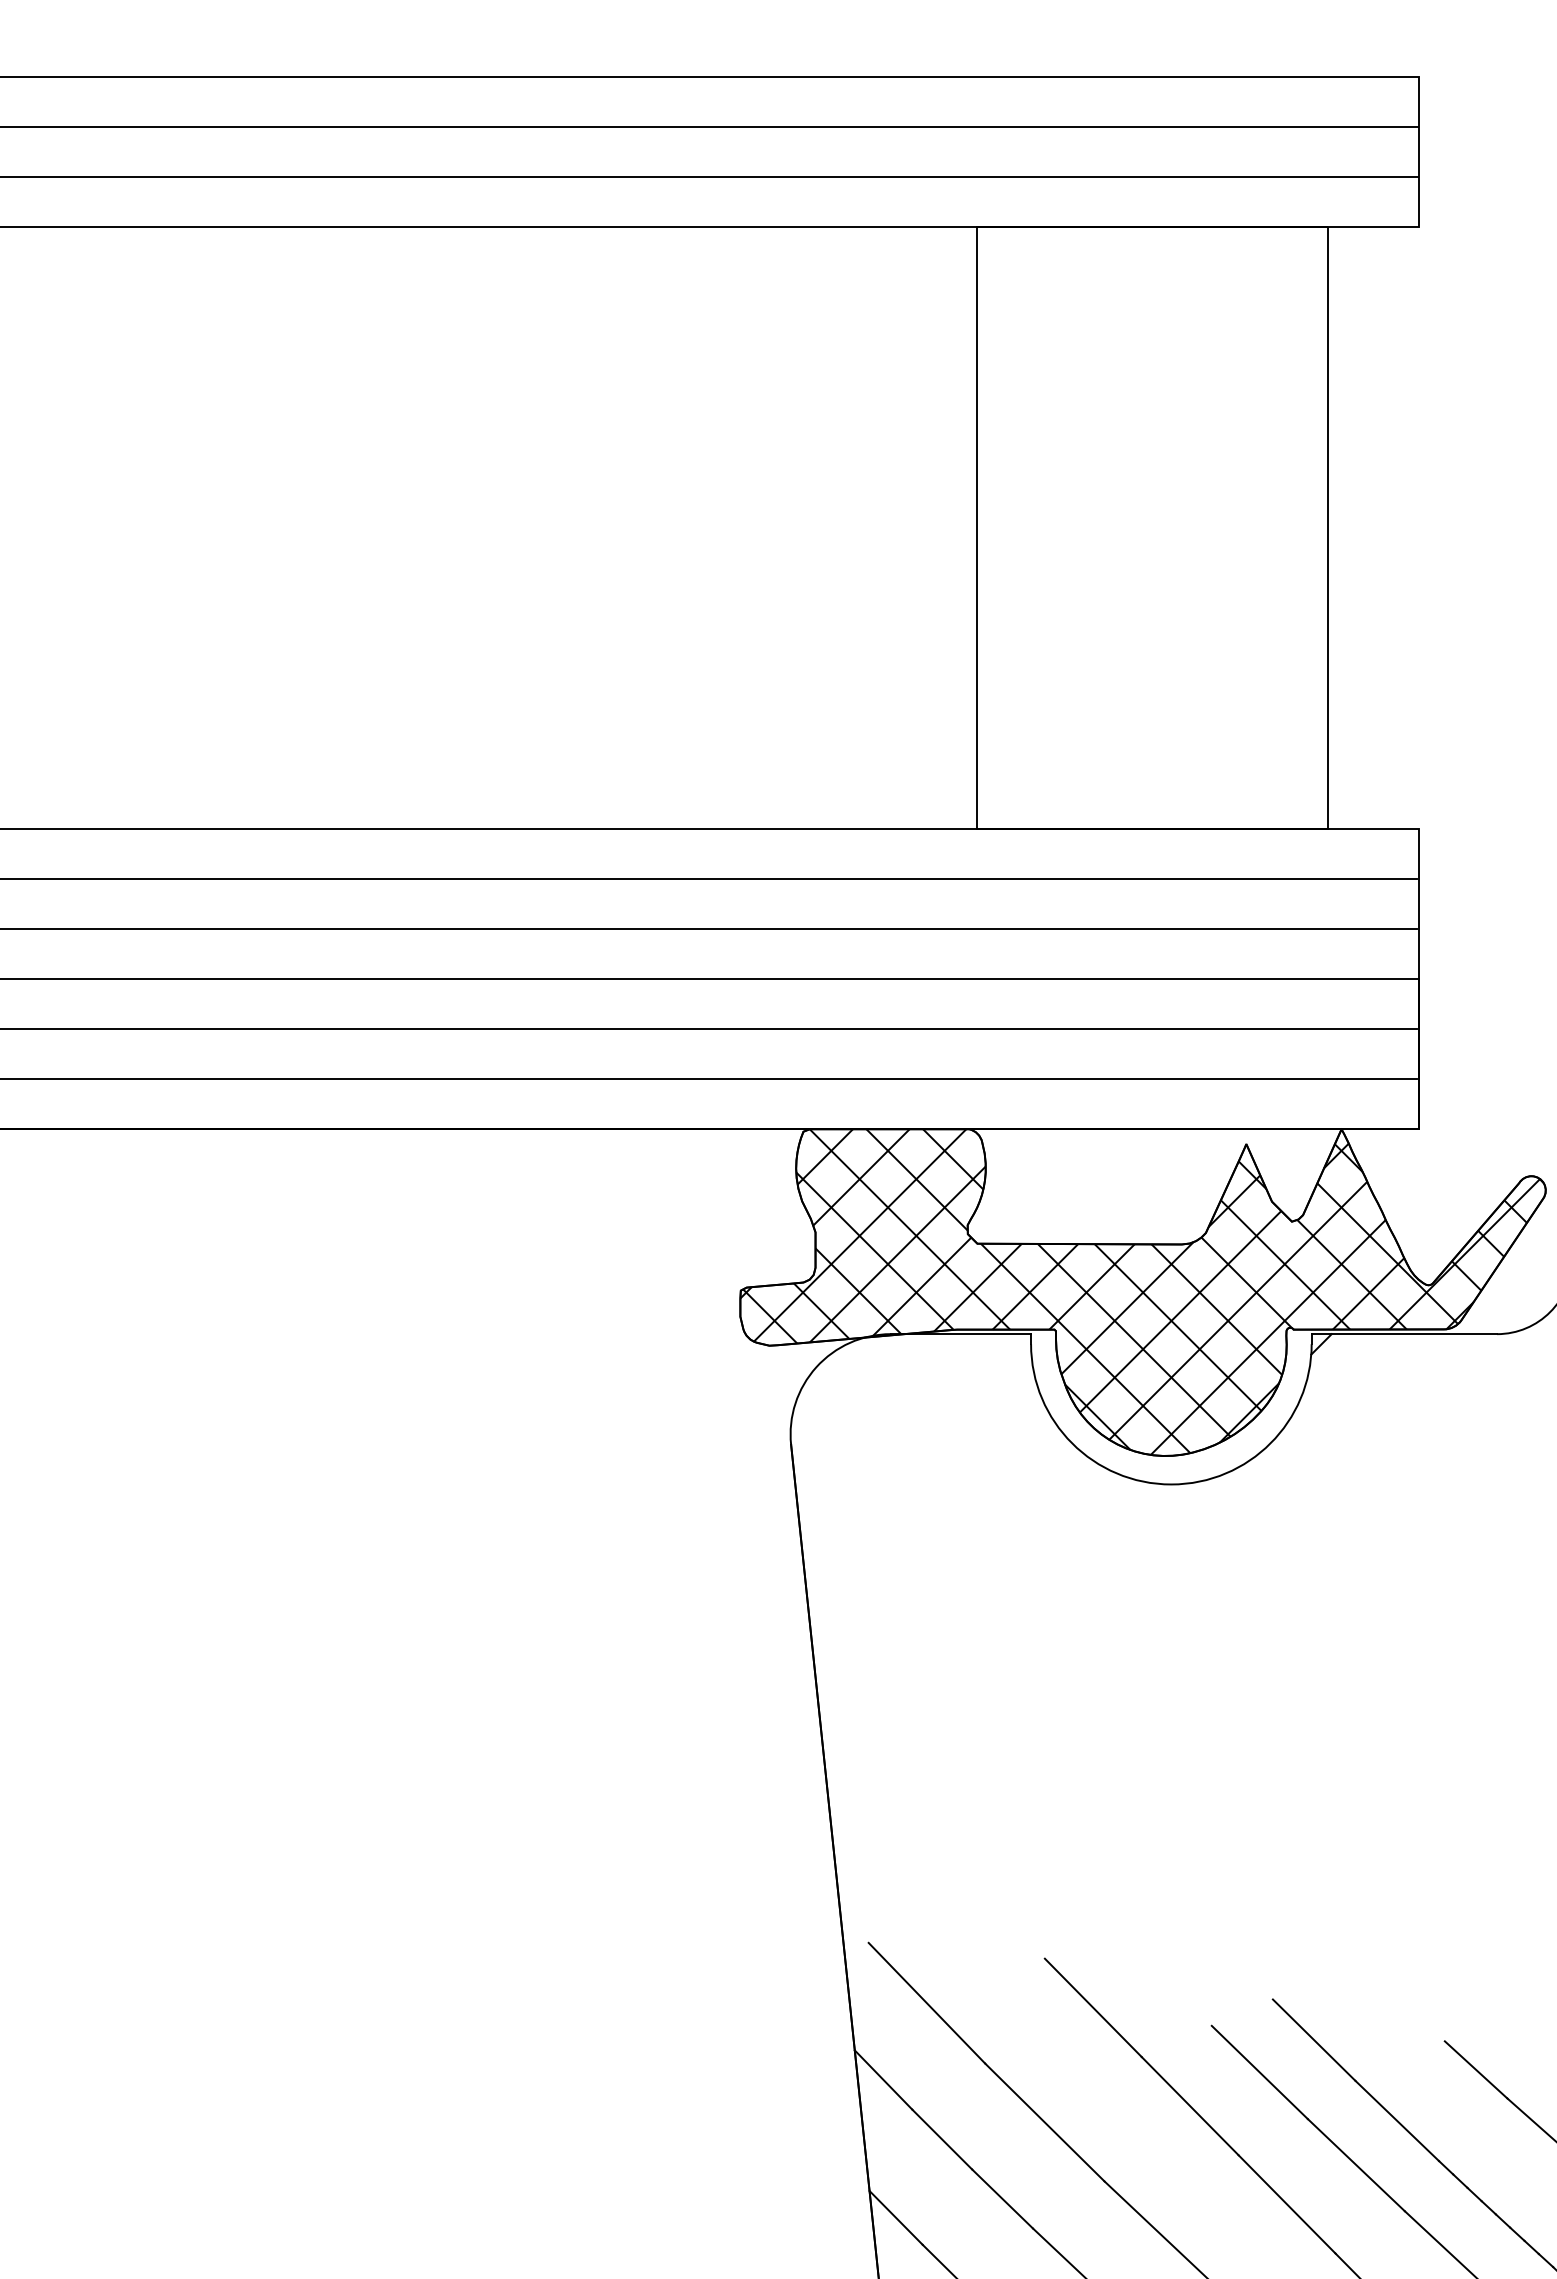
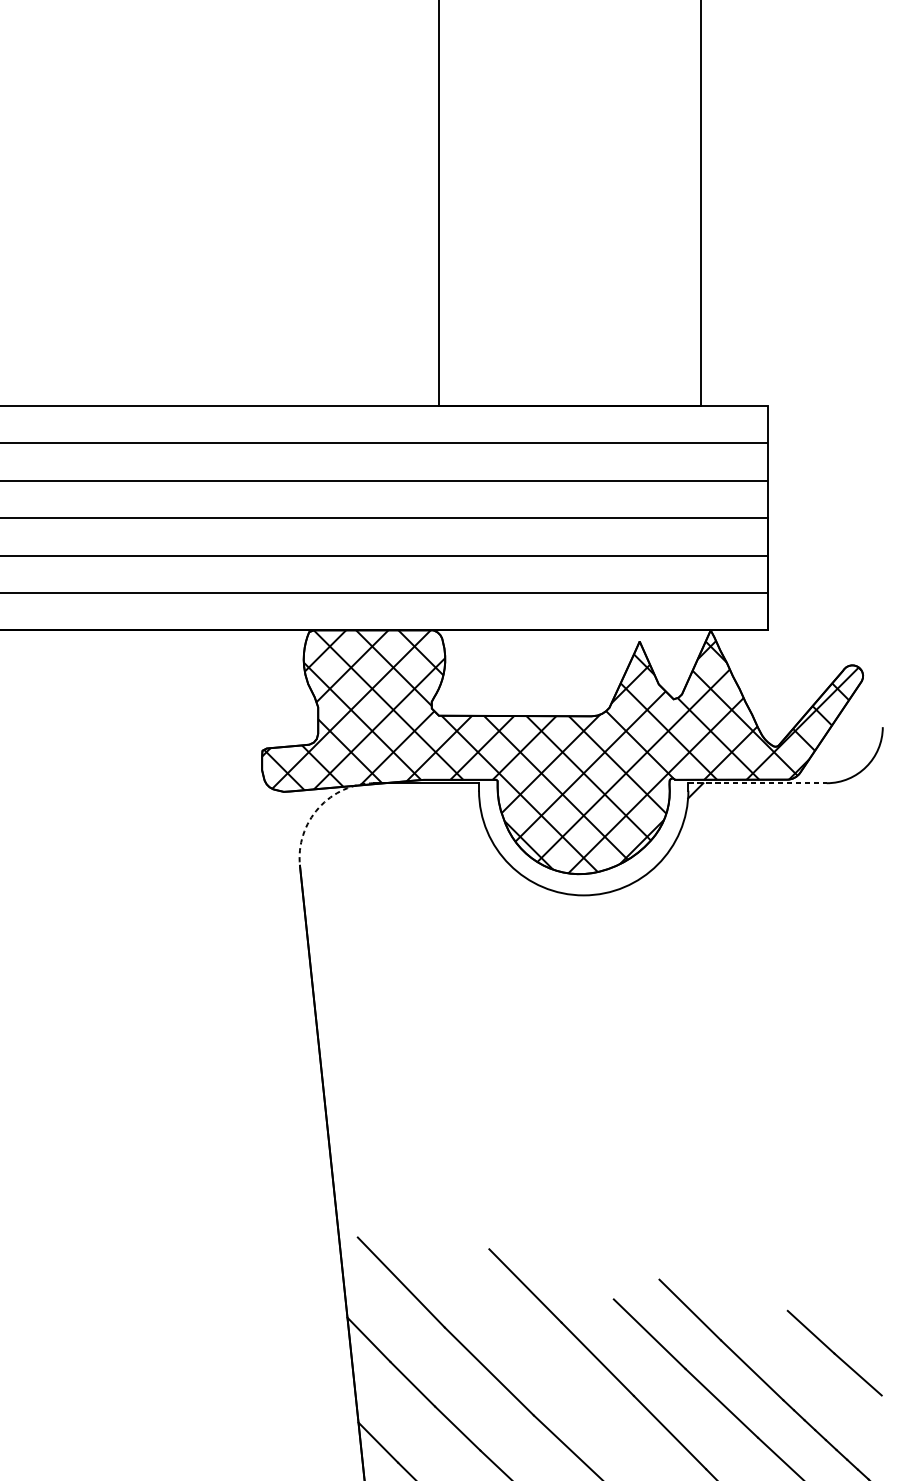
line: (1404, 1334) -> (757, 783), solid -> dashed
arc: (816, 1367) -> (318, 808), solid -> dashed

